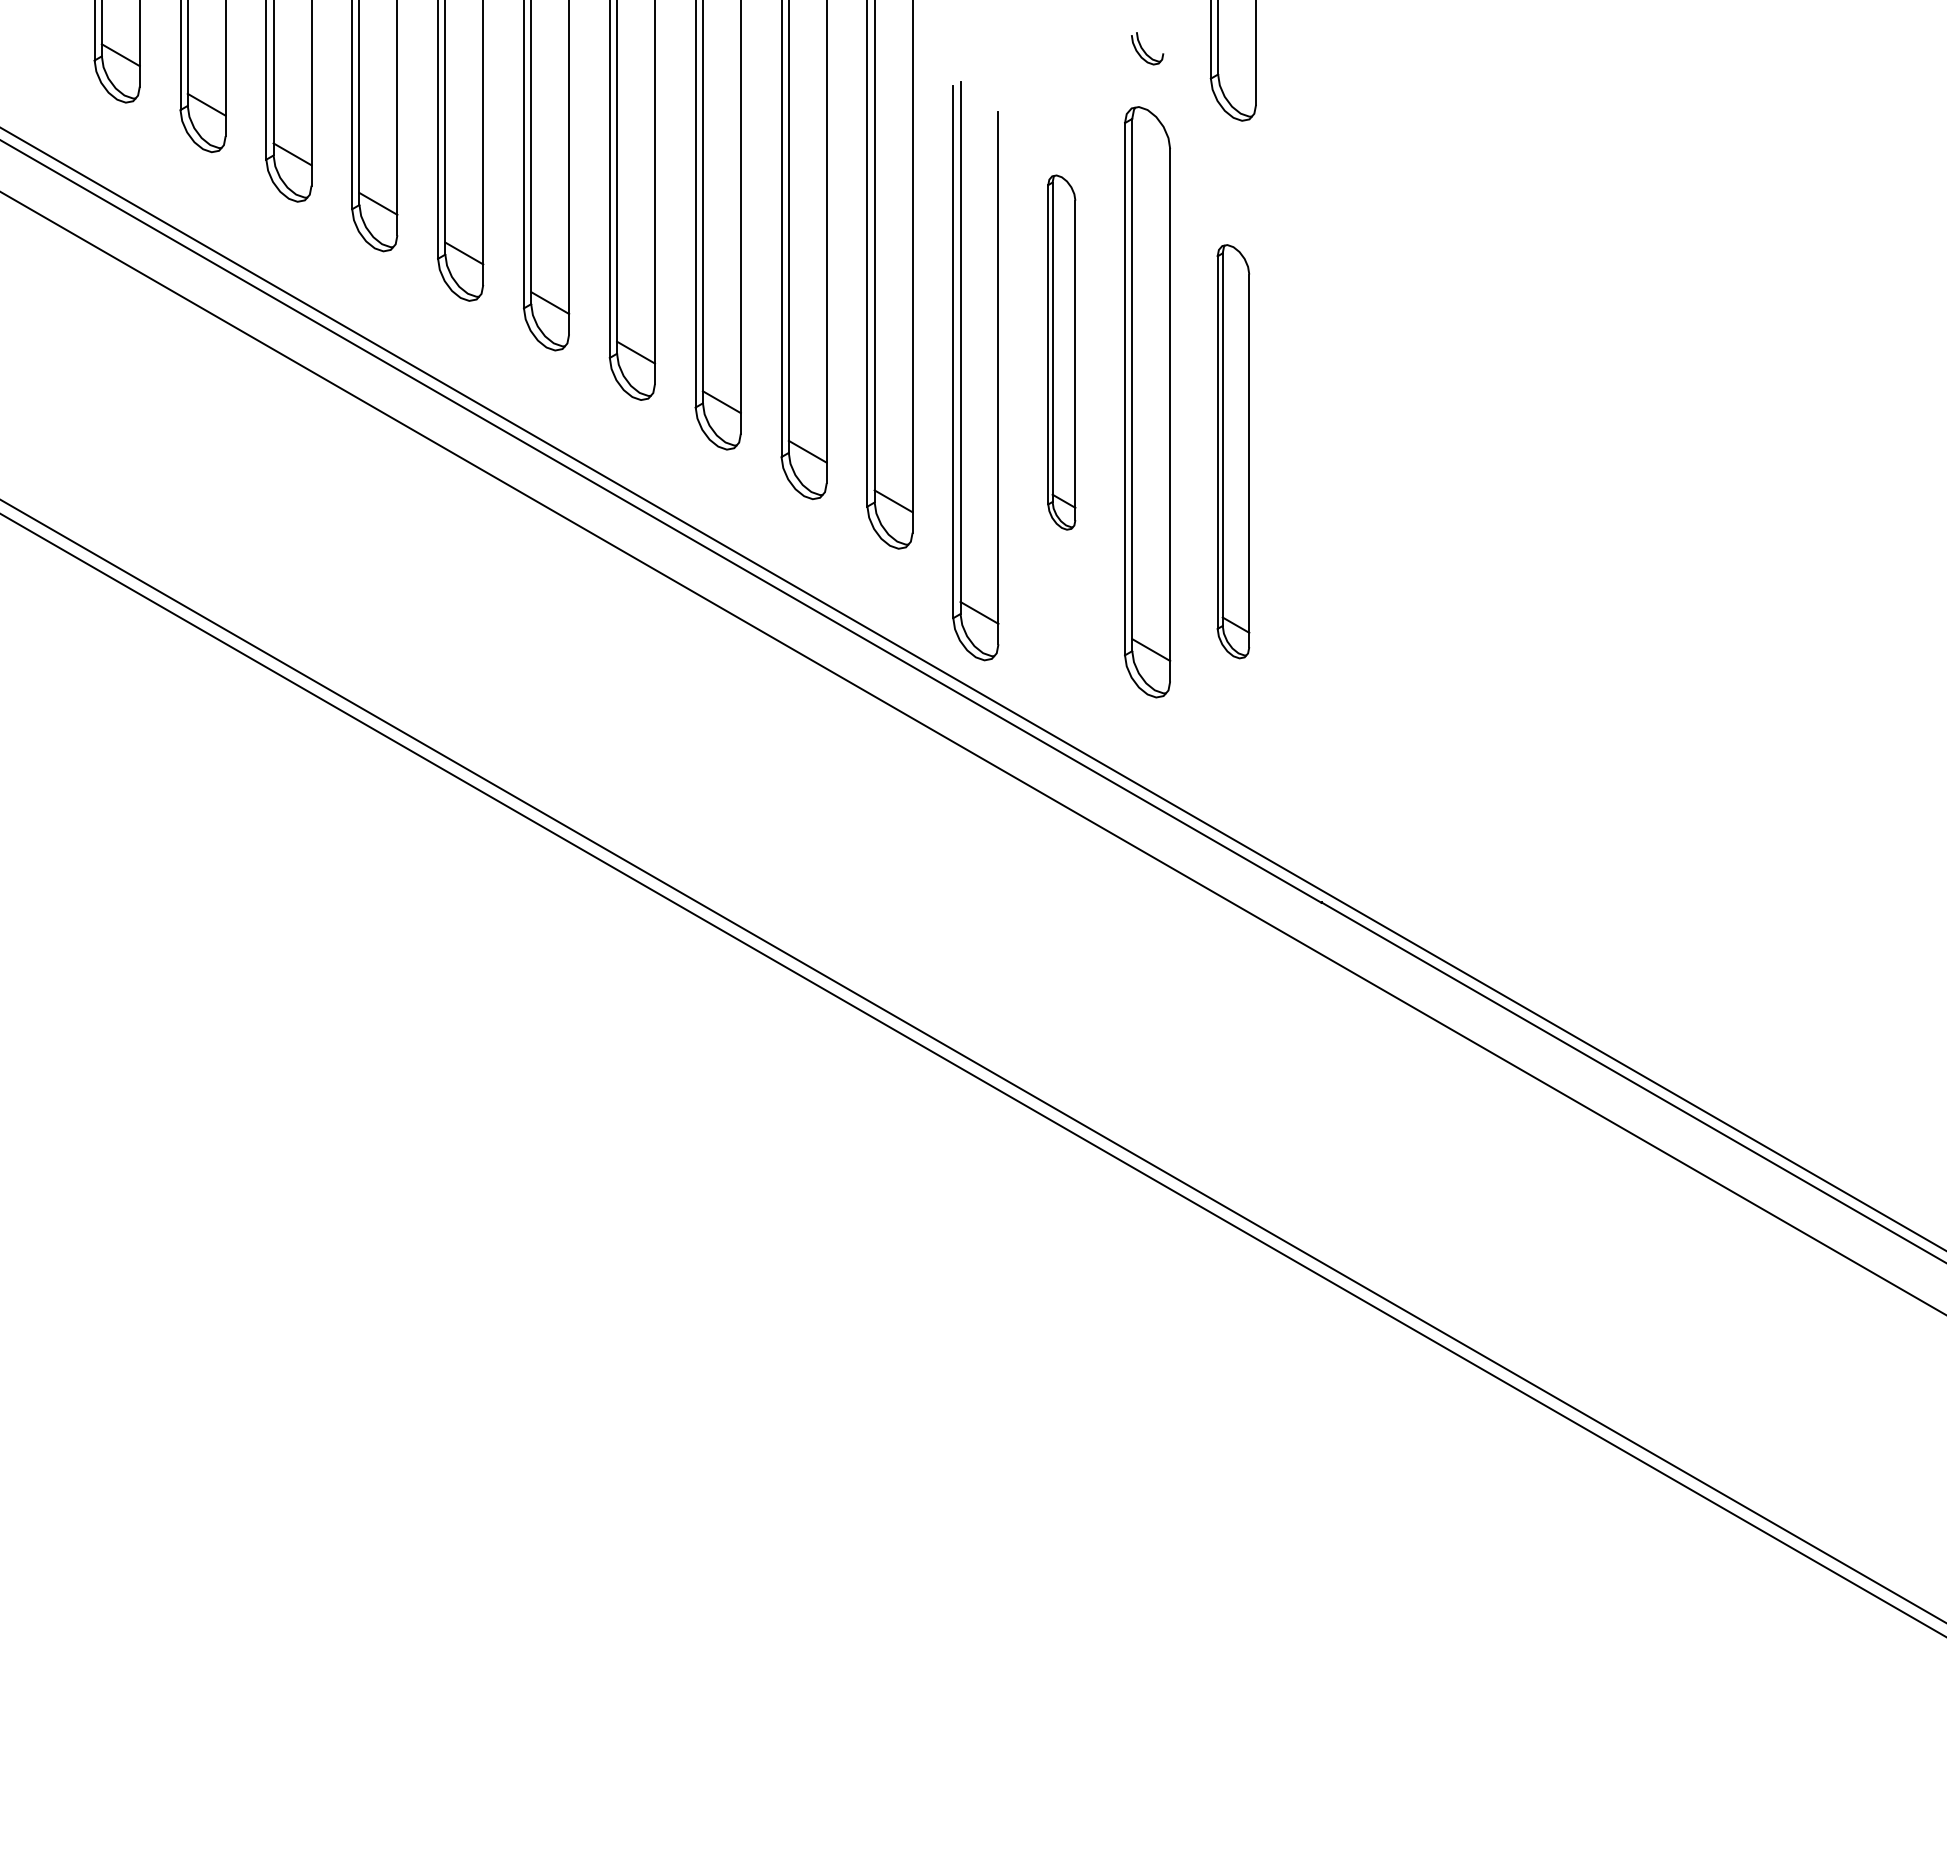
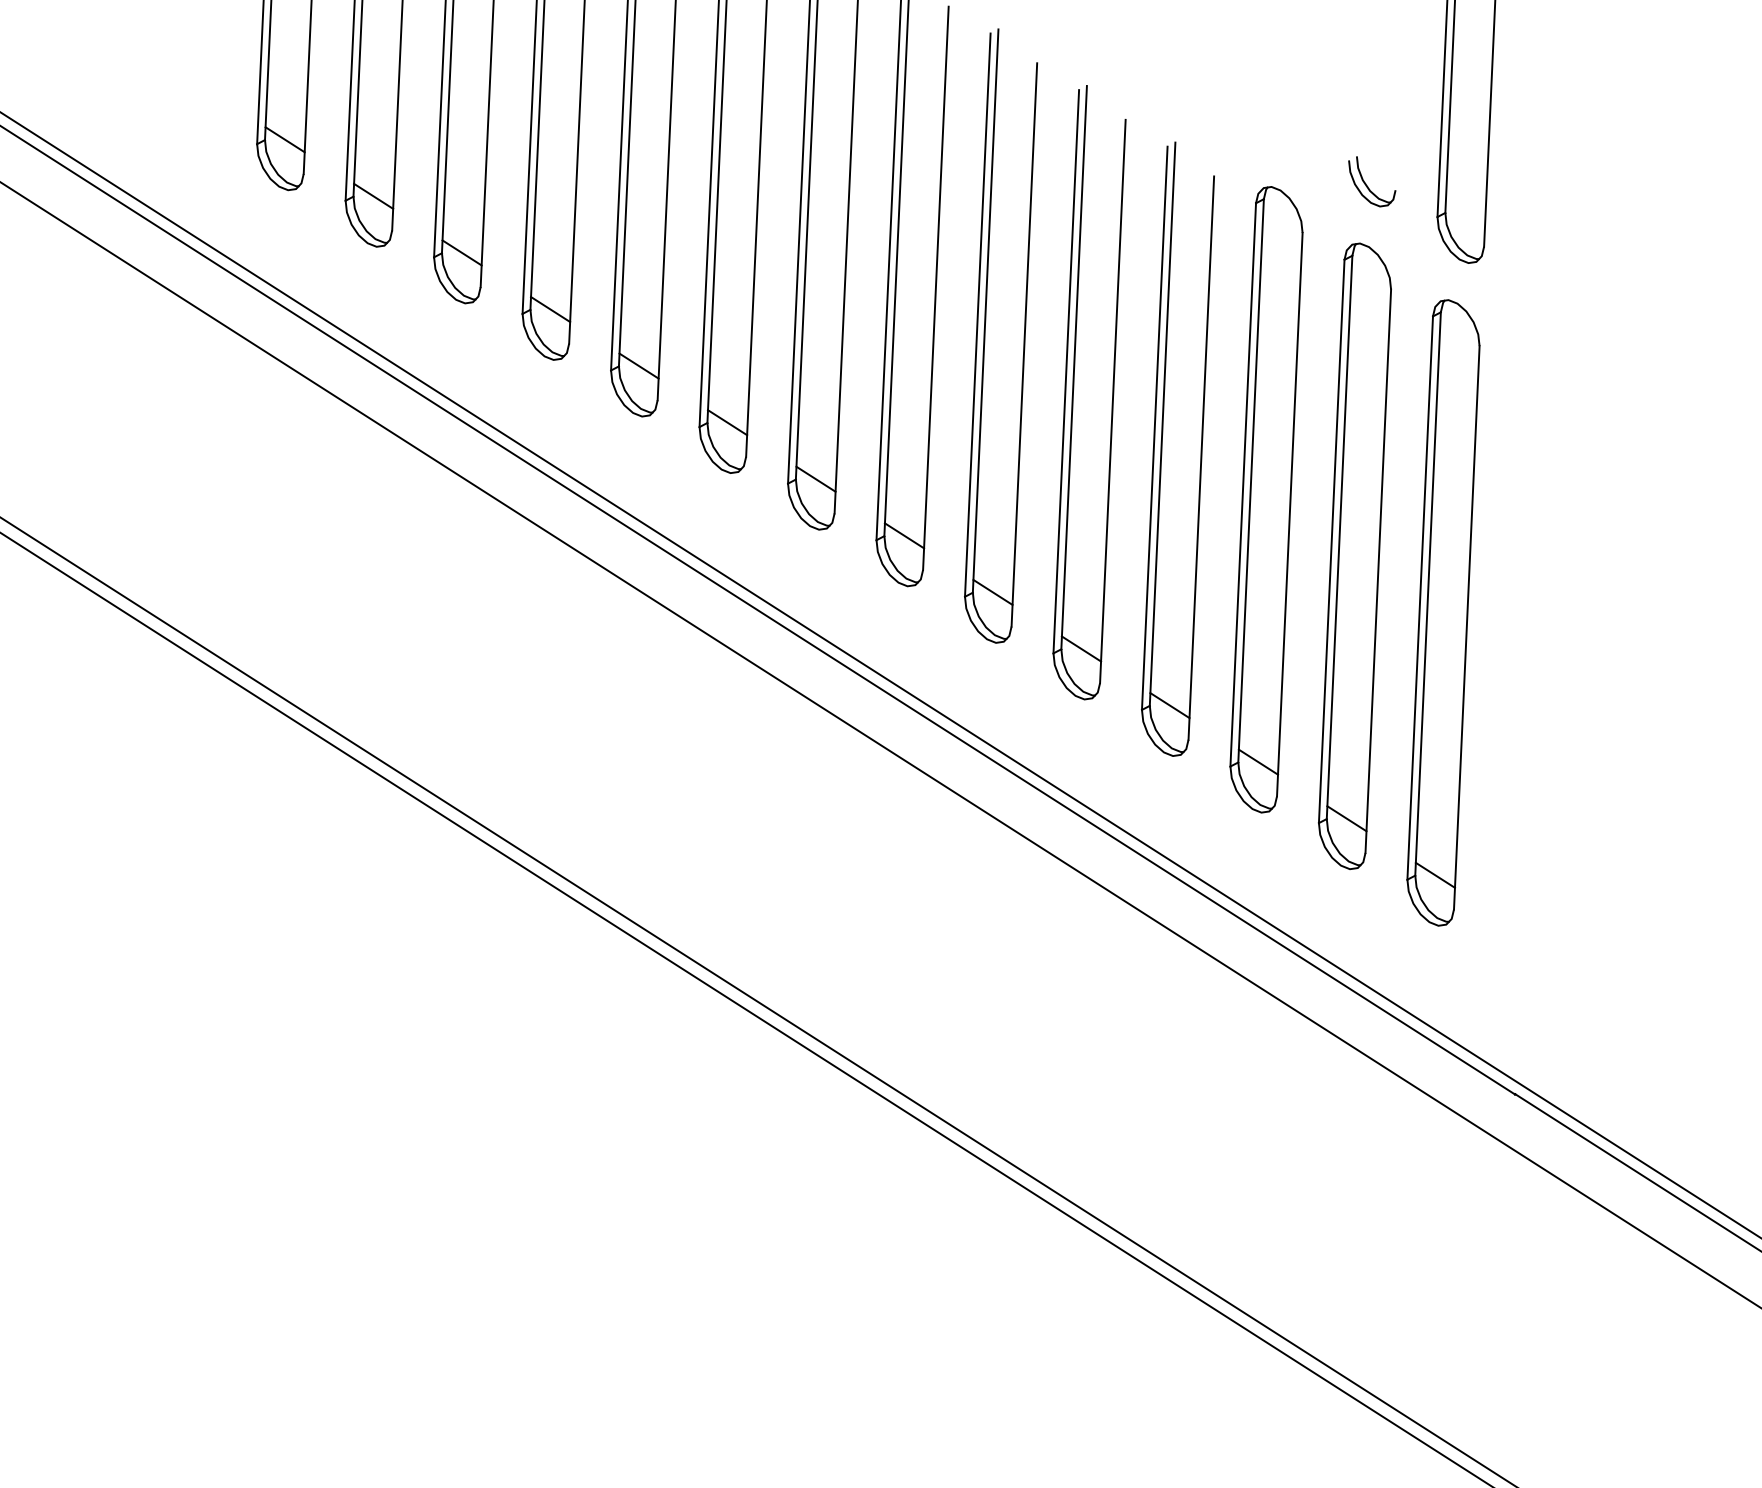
part: (1147, 48) -> (1371, 182), size x1.43
part: (1061, 352) -> (1266, 499), size x1.67
part: (961, 371) -> (1162, 449), moved
part: (1233, 451) -> (1443, 612), size x1.43

